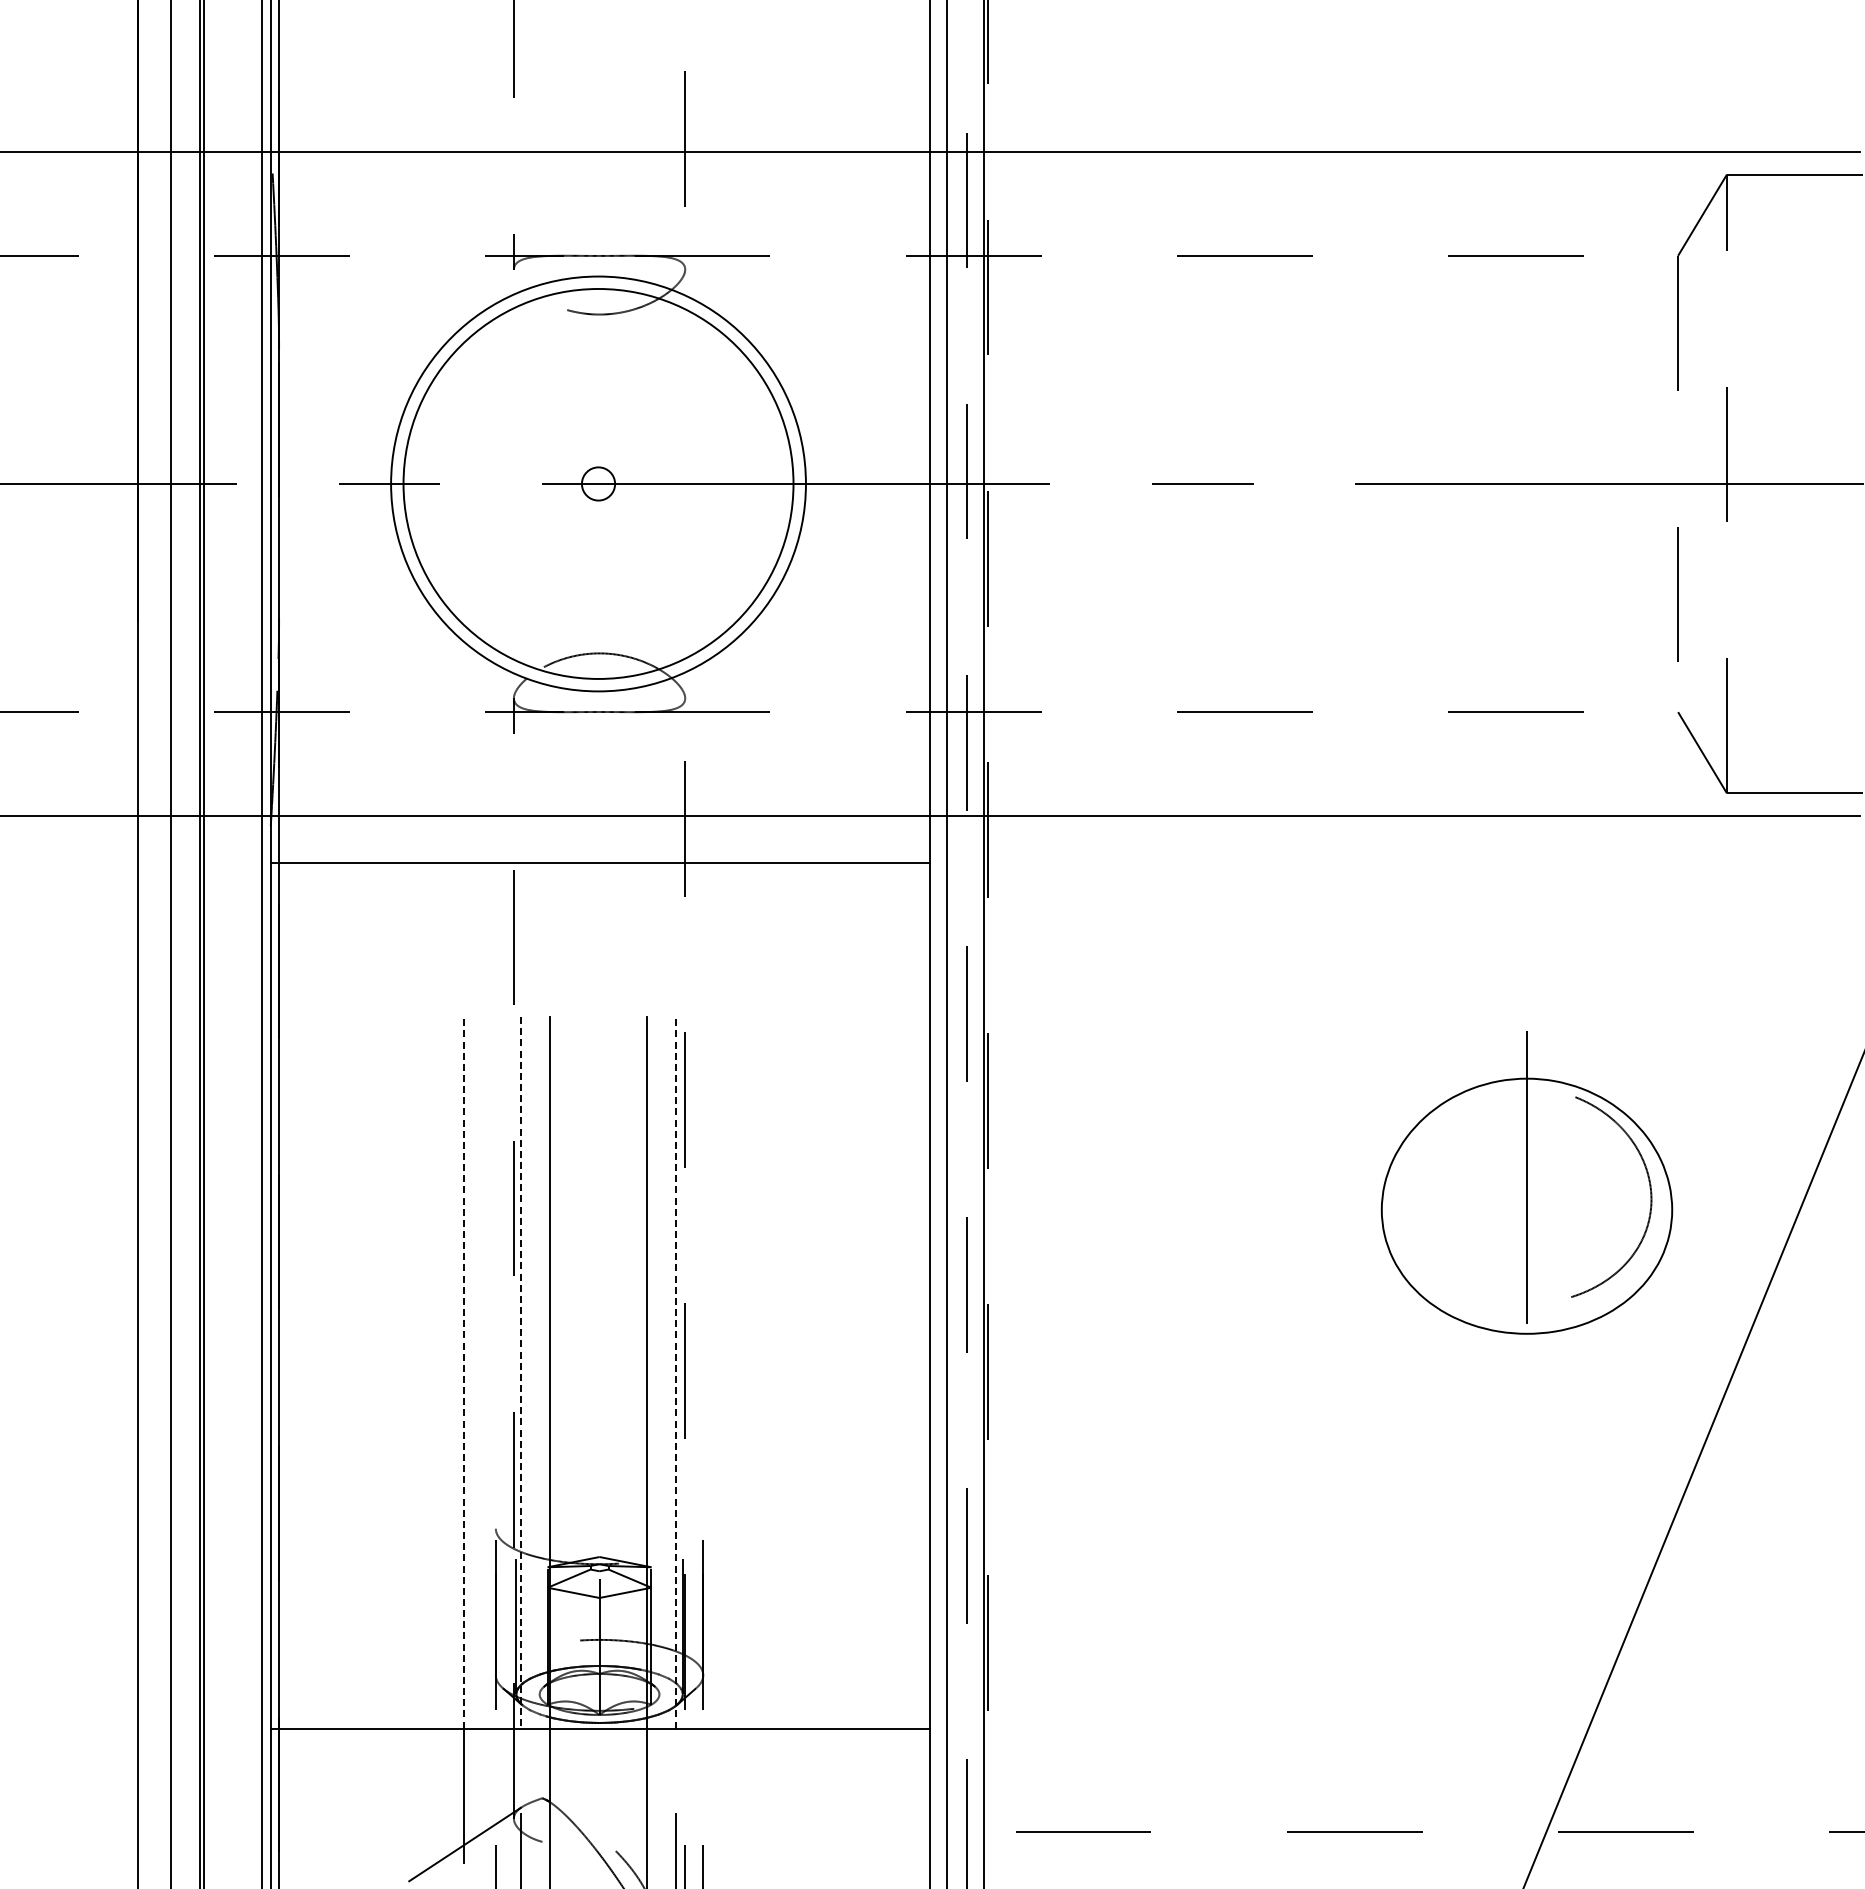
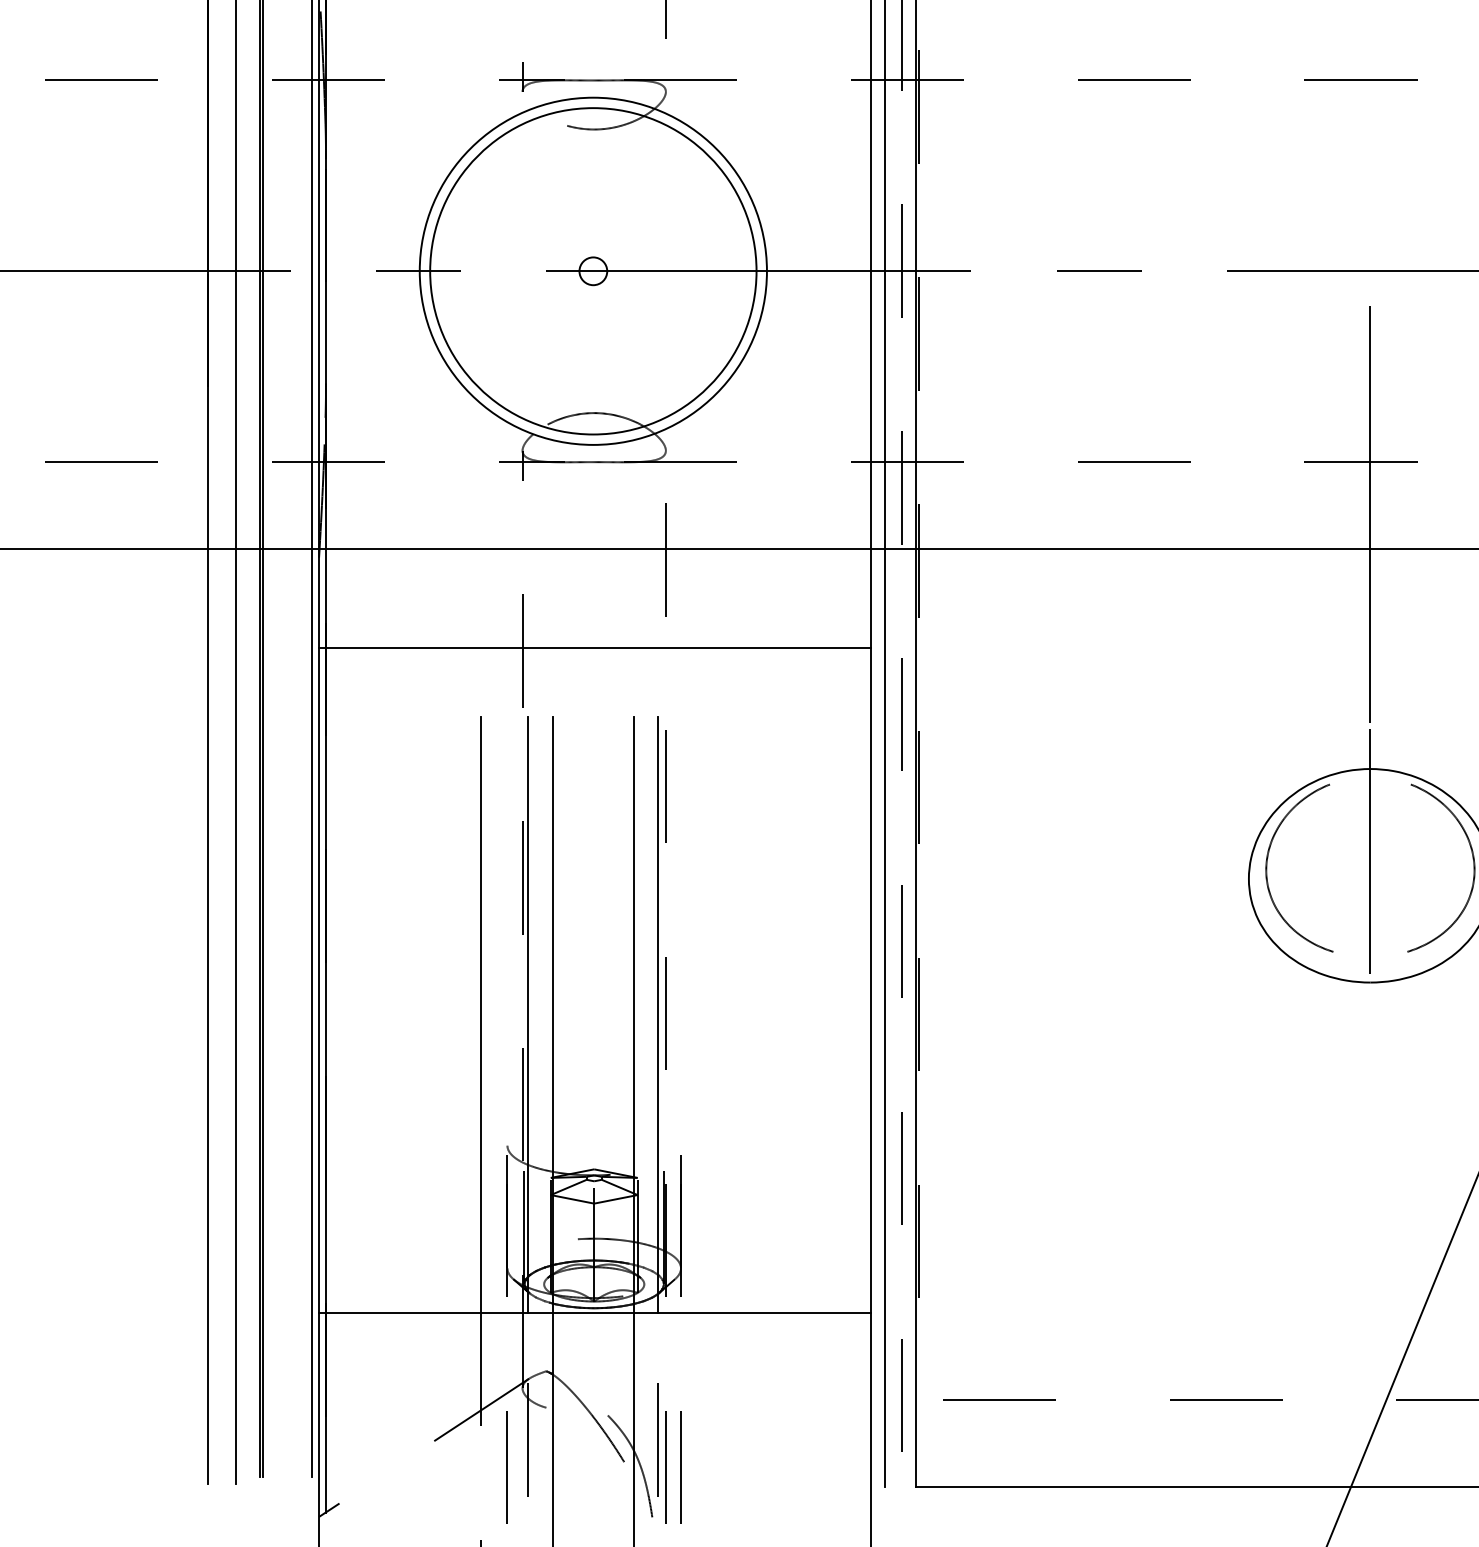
line: (1527, 774) -> (1370, 514), added
line: (600, 863) -> (595, 648), moved
part: (1404, 1188) -> (1267, 860), added
line: (463, 1372) -> (480, 1014), dashed -> solid
line: (520, 1372) -> (528, 1014), dashed -> solid
line: (676, 1372) -> (658, 1014), dashed -> solid

